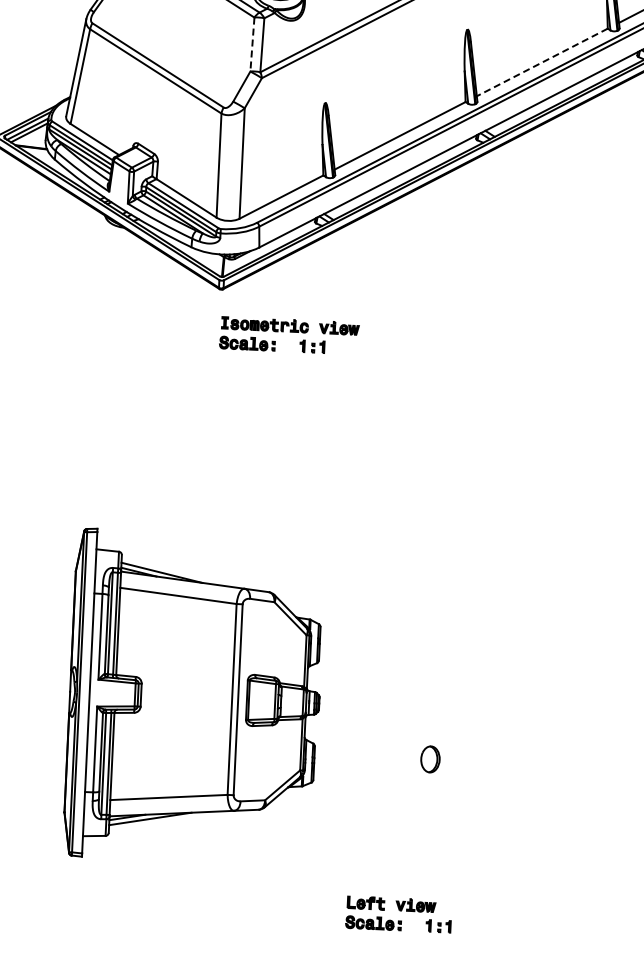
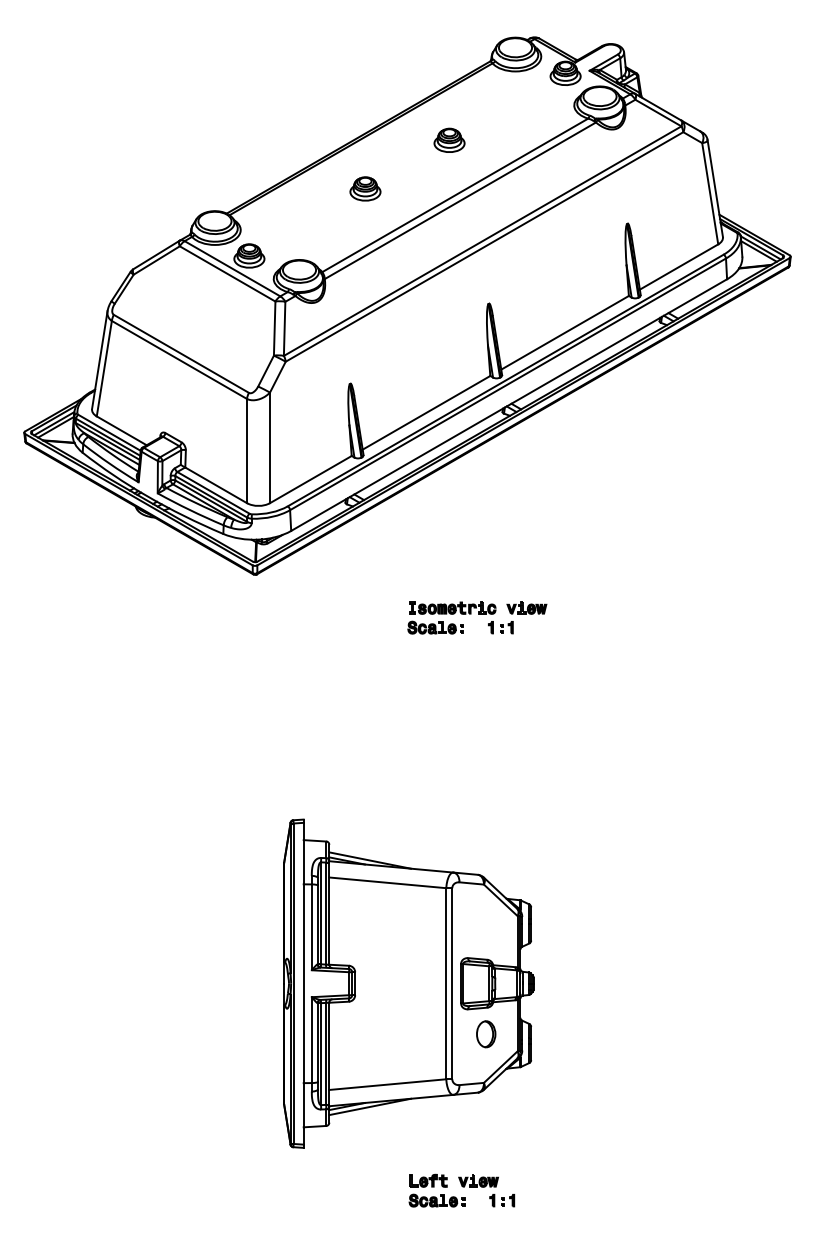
line: (252, 45) -> (274, 329), dashed -> solid
line: (542, 62) -> (565, 332), dashed -> solid
part: (289, 335) -> (477, 617), moved
part: (194, 697) -> (408, 983), moved

